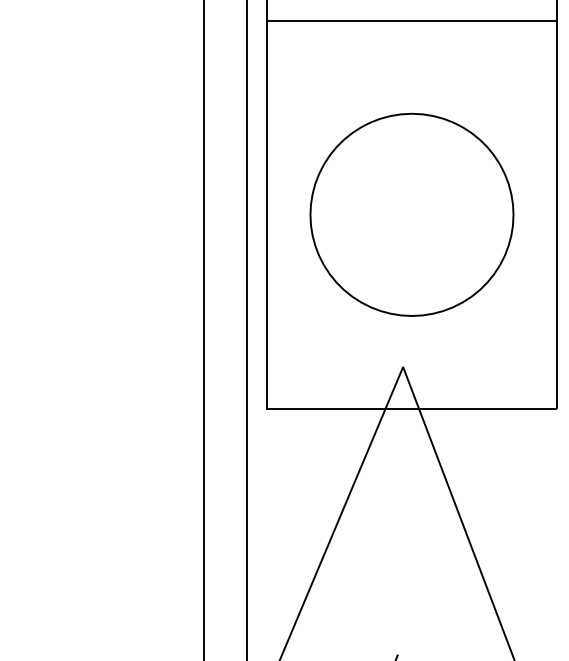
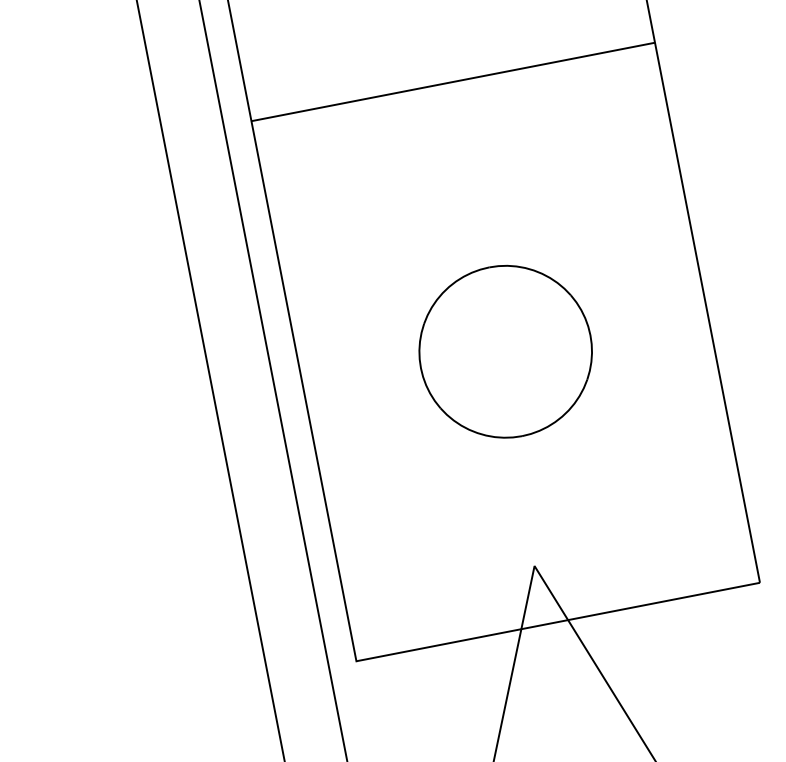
part: (411, 214) -> (504, 351), size x0.6

